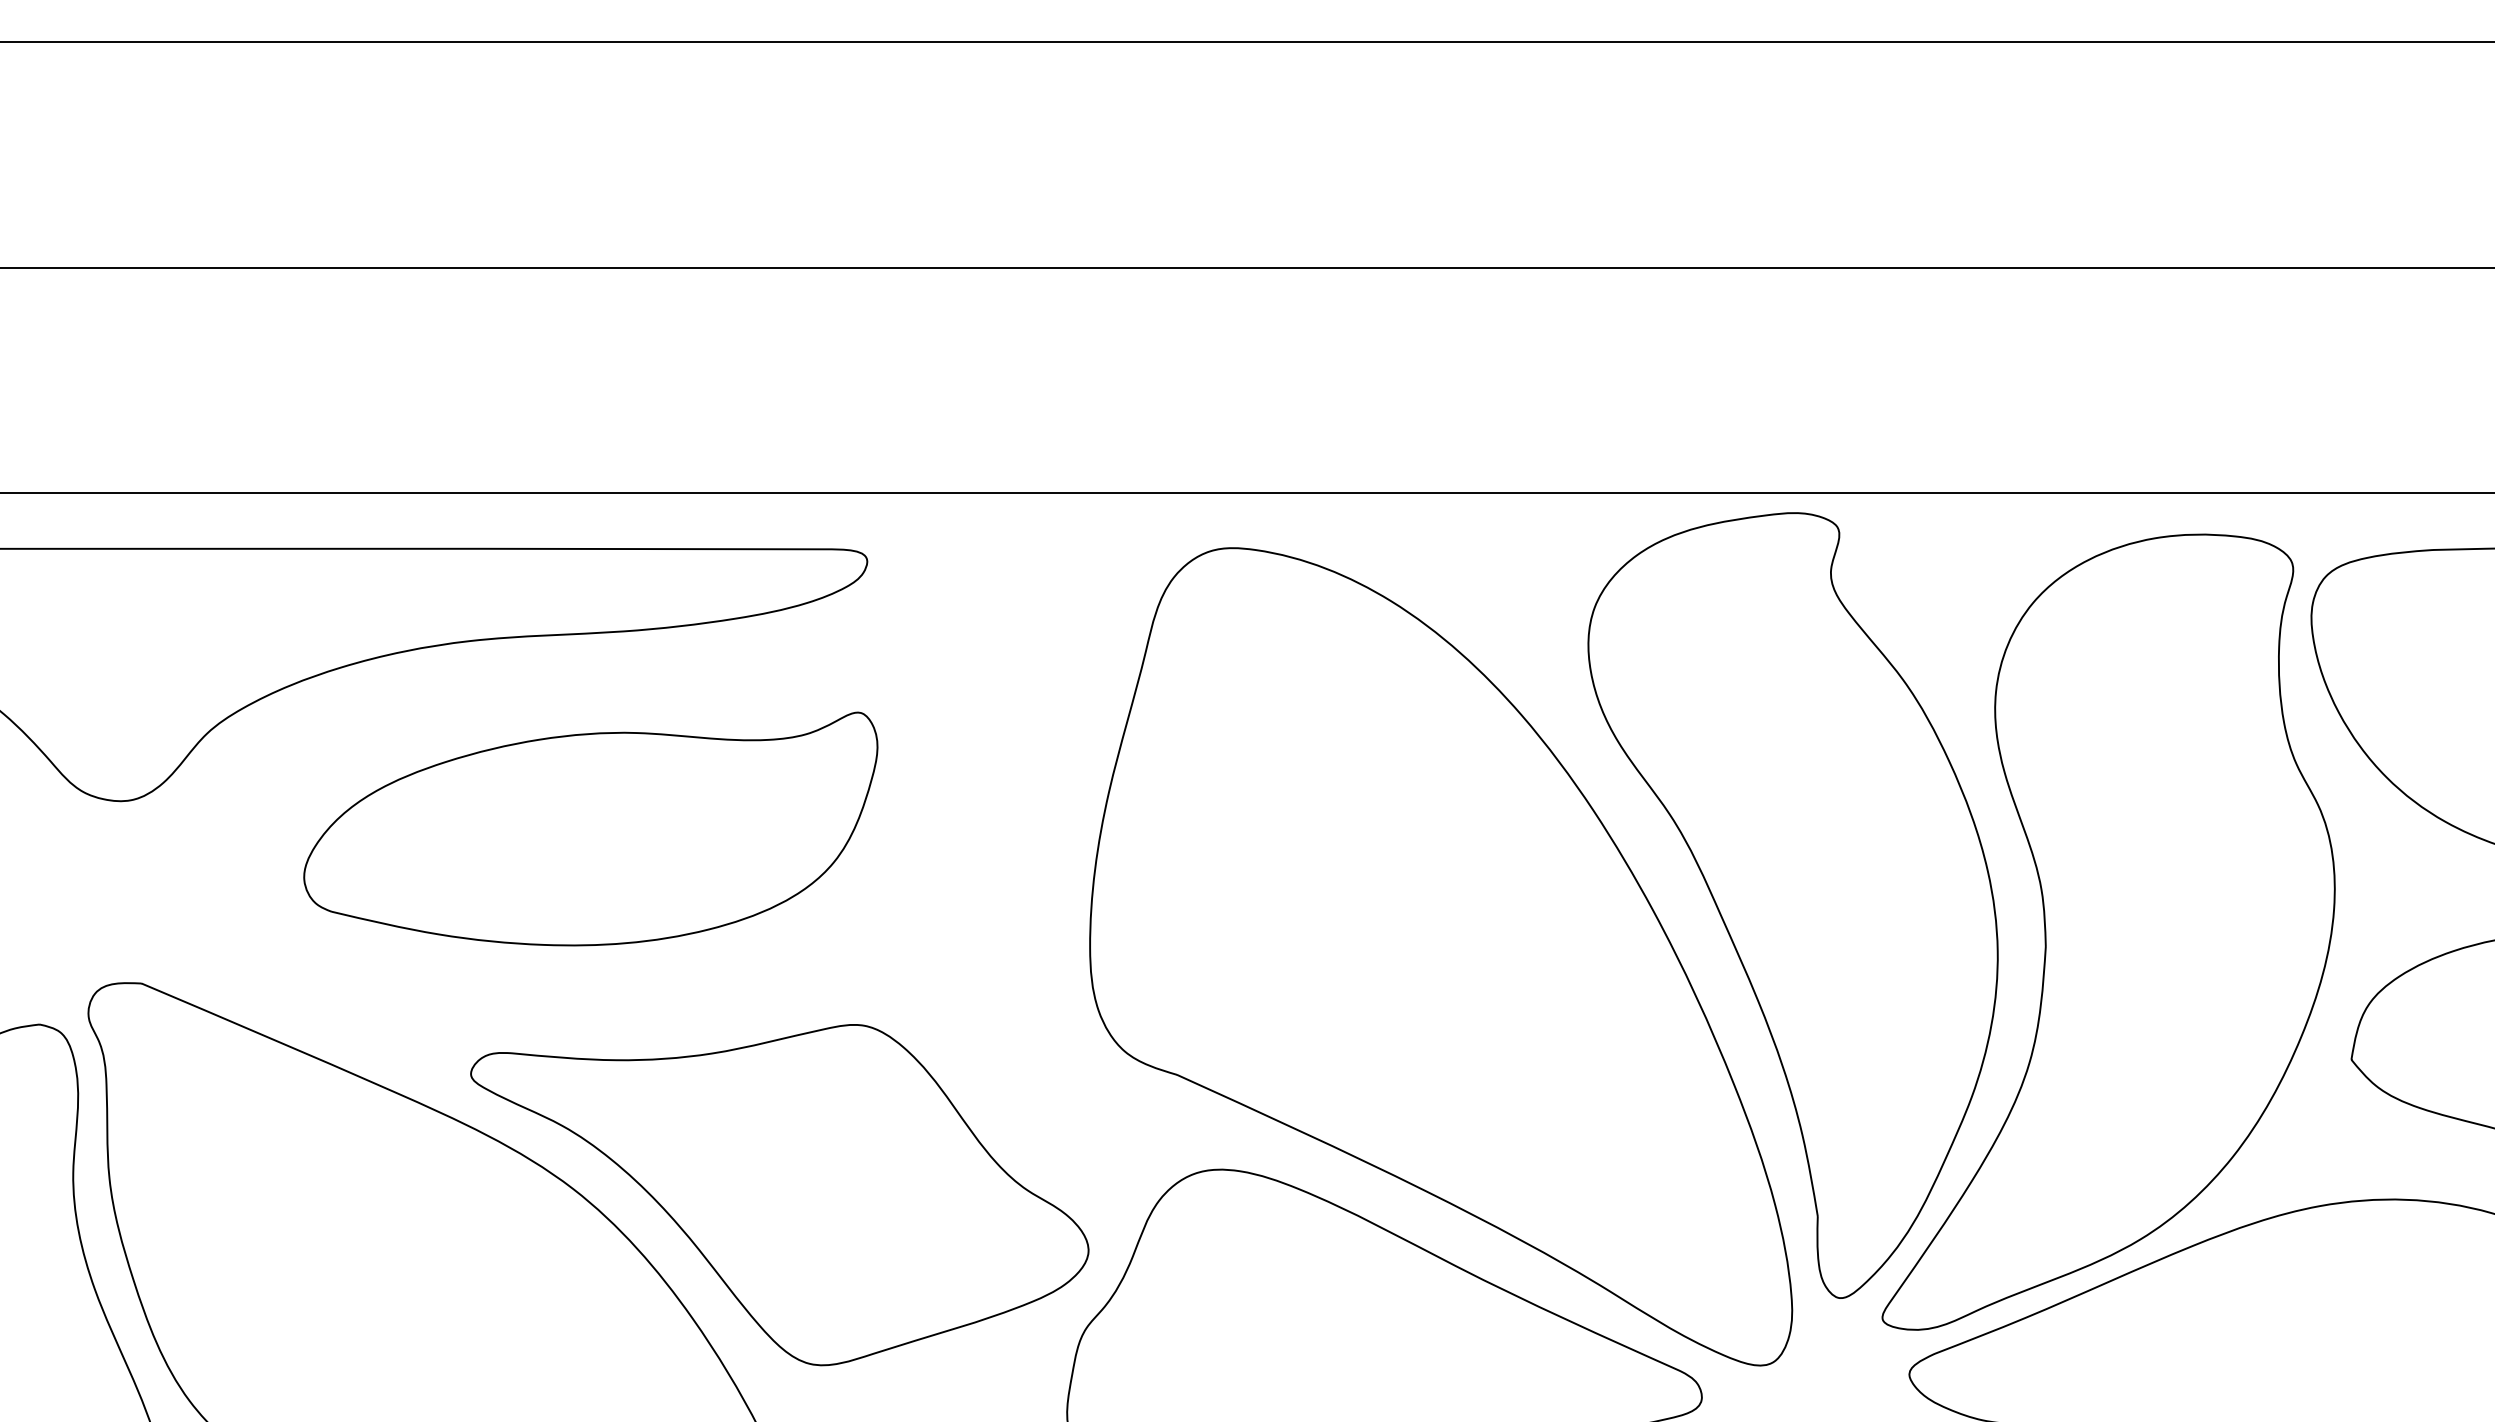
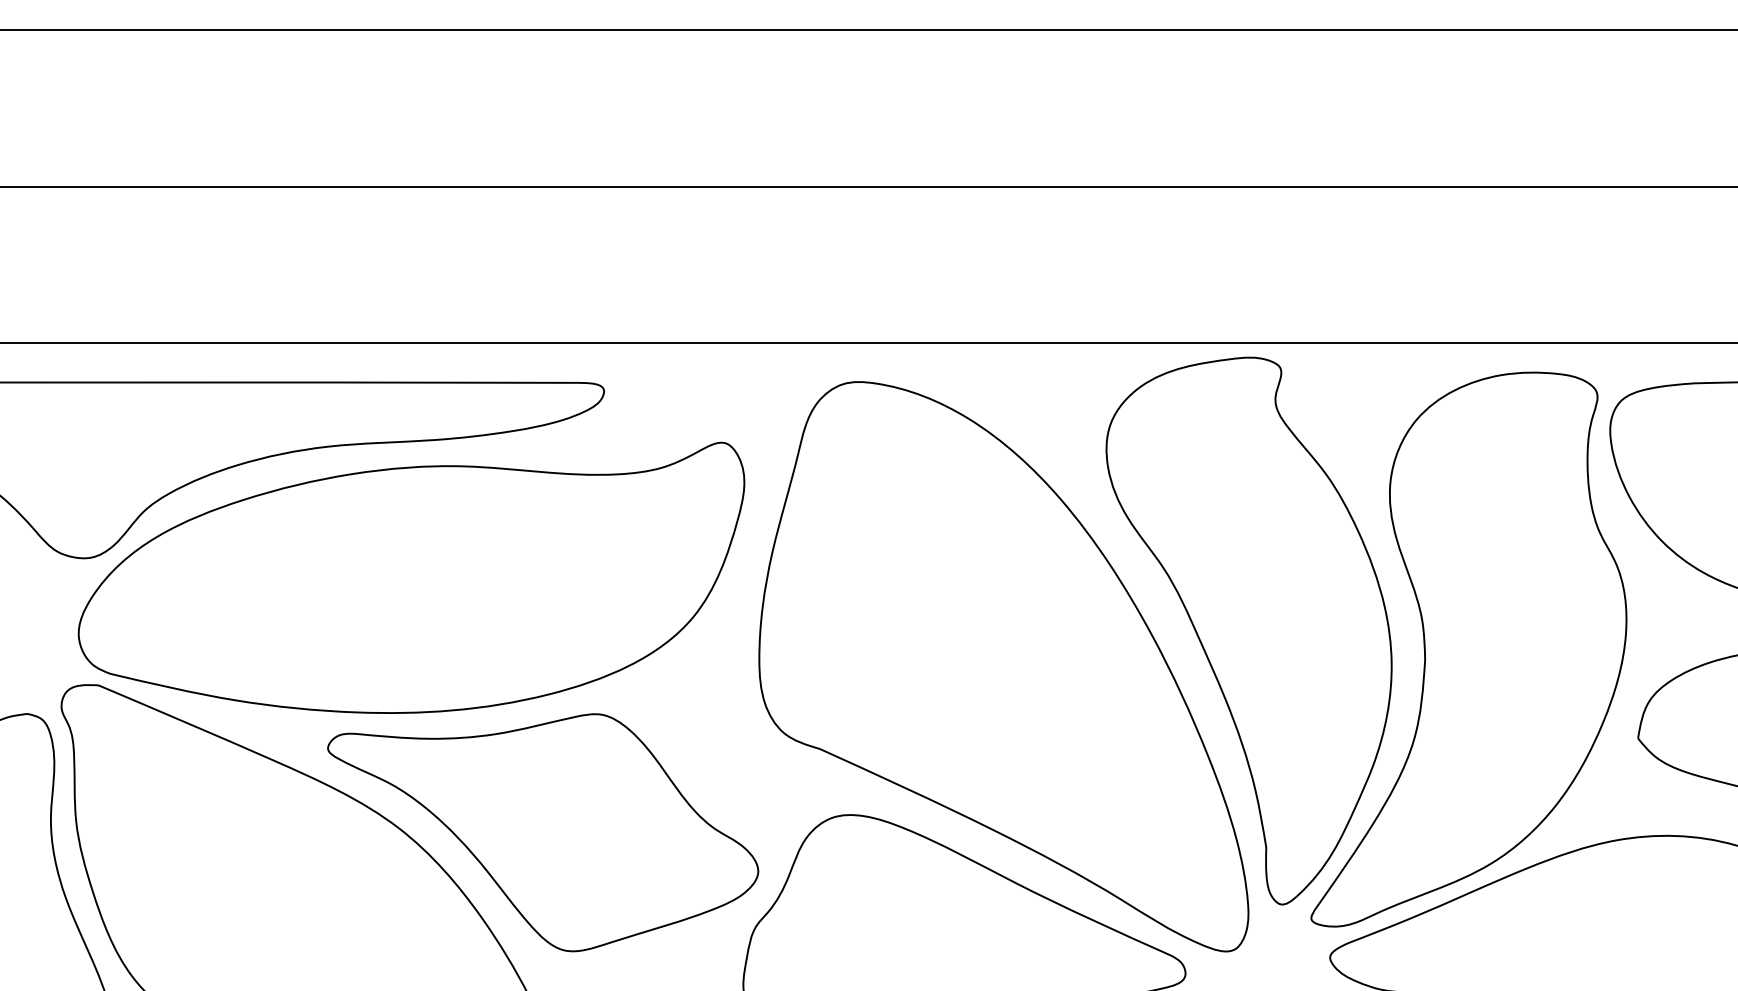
part: (590, 828) -> (411, 577), size x1.67

